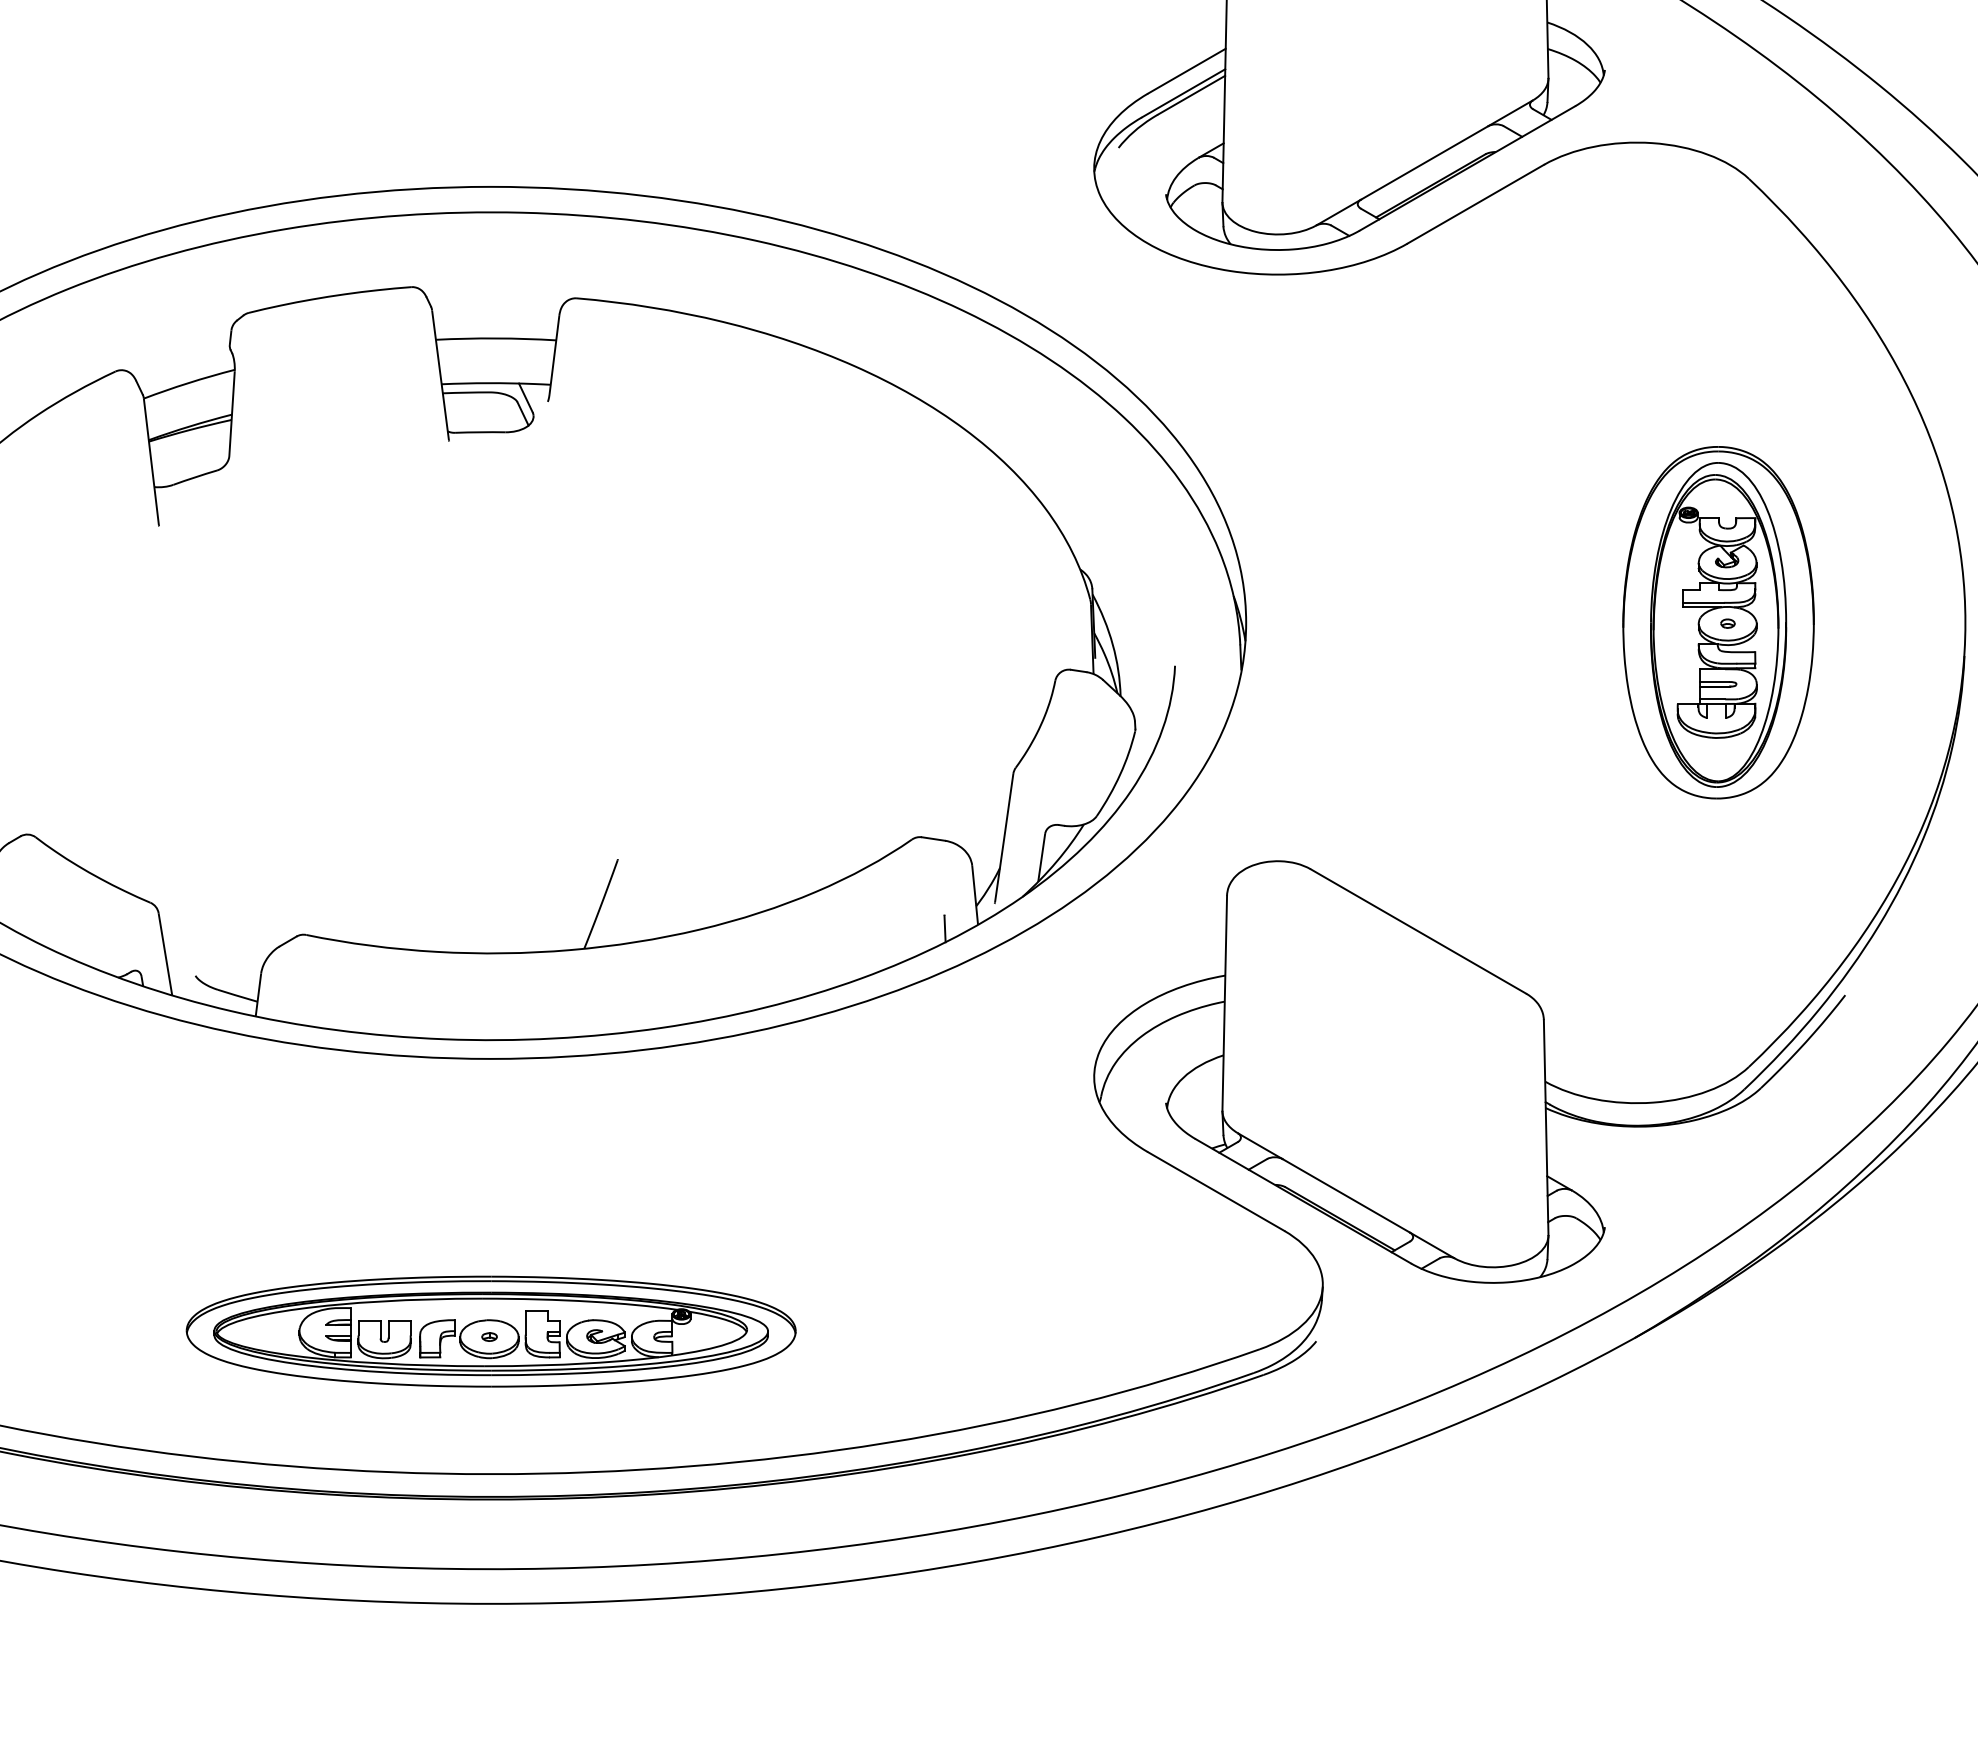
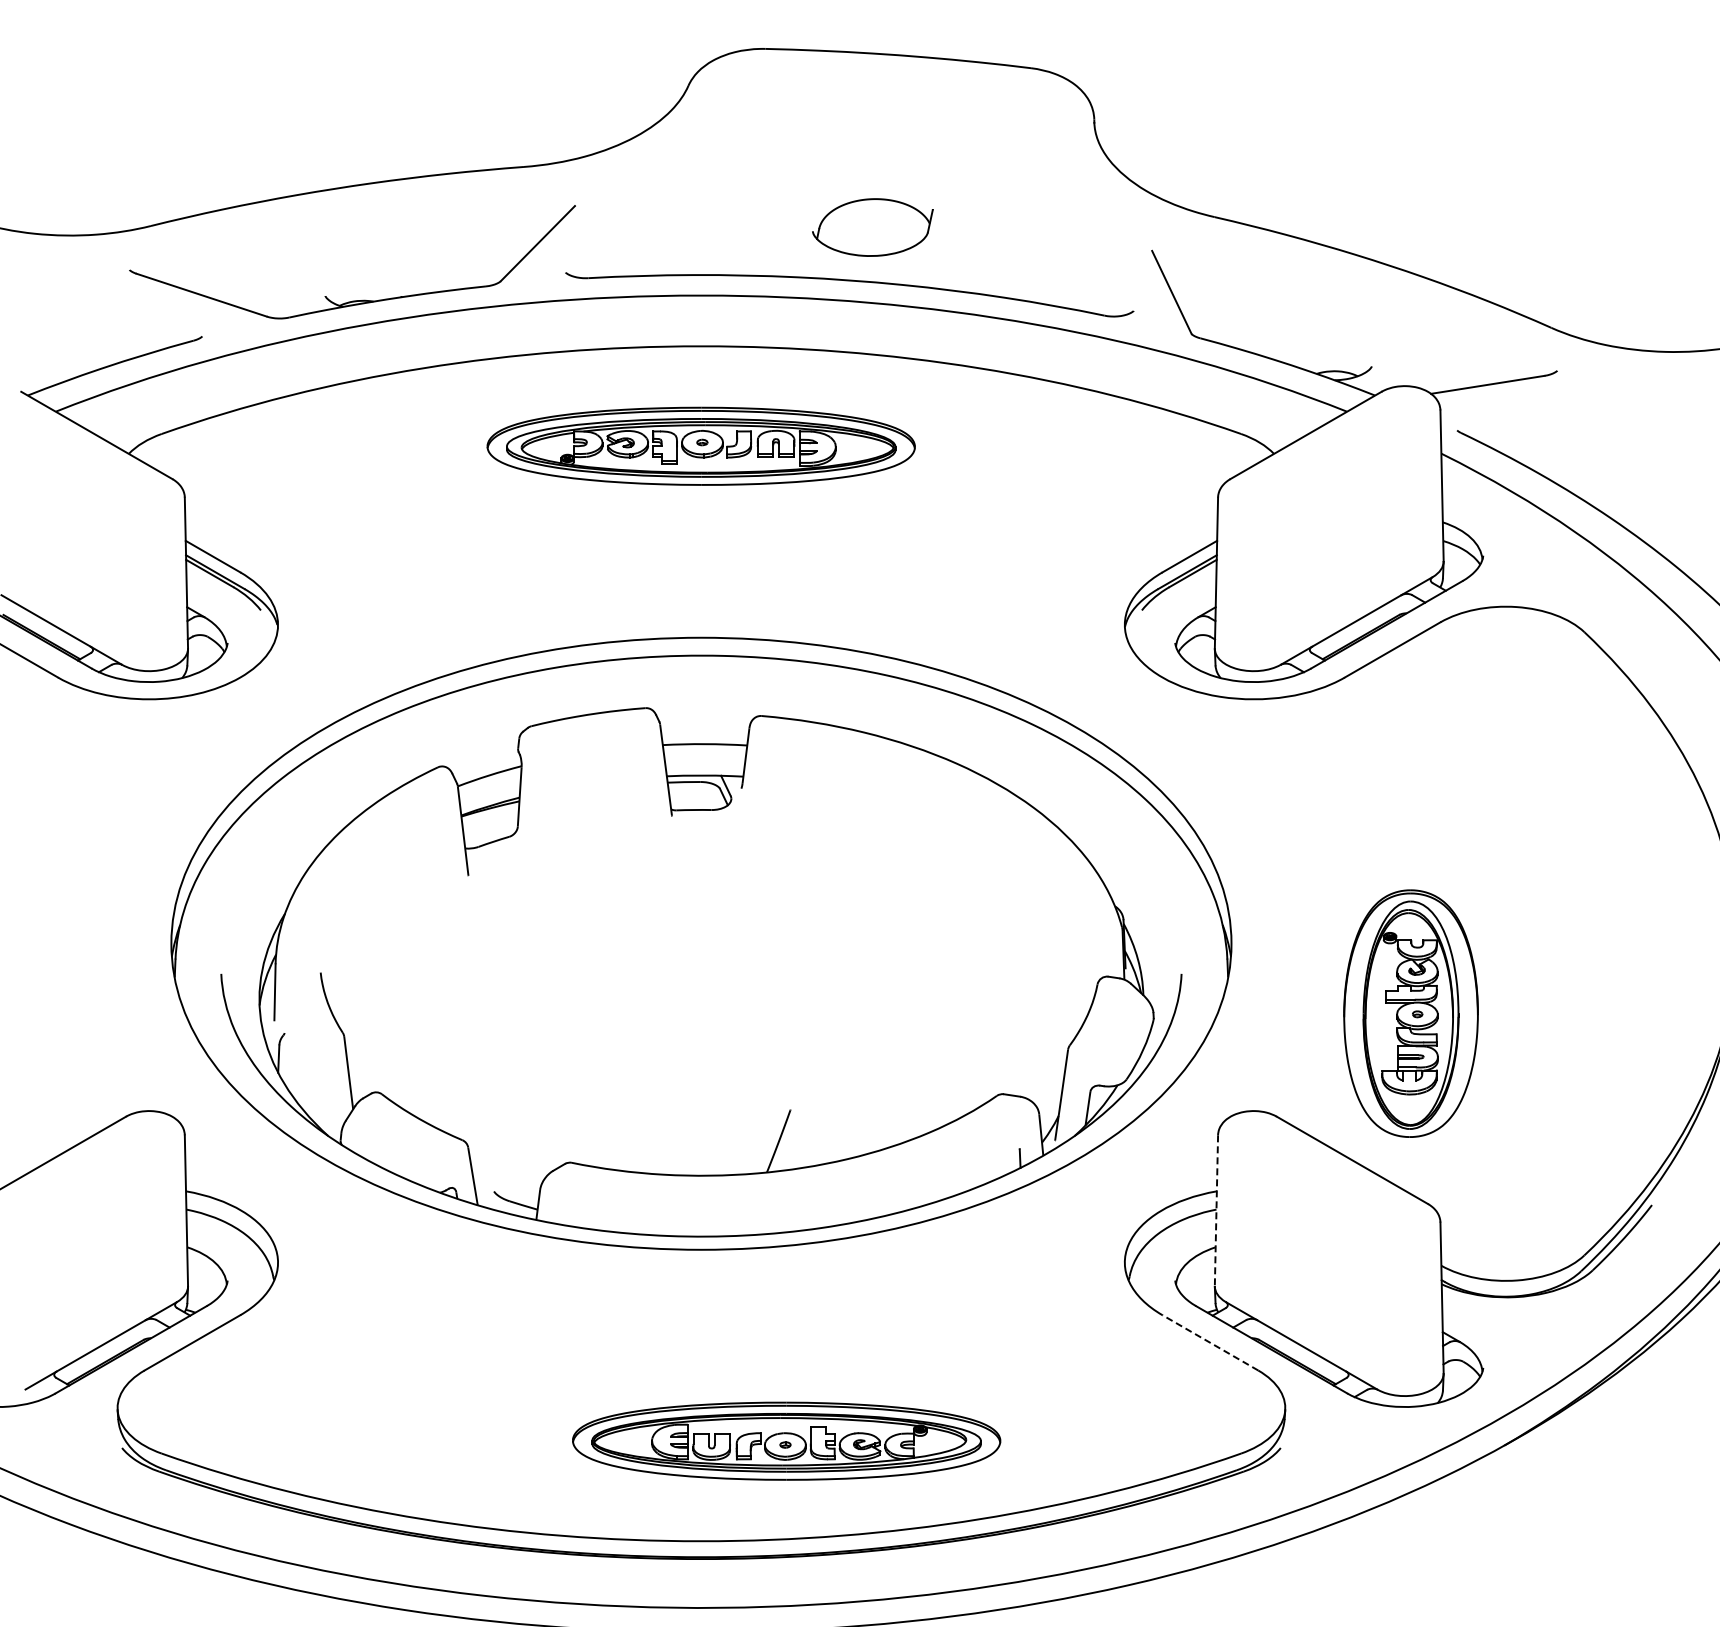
part: (1717, 622) -> (1410, 1013), moved
line: (1224, 1004) -> (1216, 1211), solid -> dashed
line: (1216, 1190) -> (1210, 1342), solid -> dashed
part: (491, 1330) -> (786, 1440), moved

